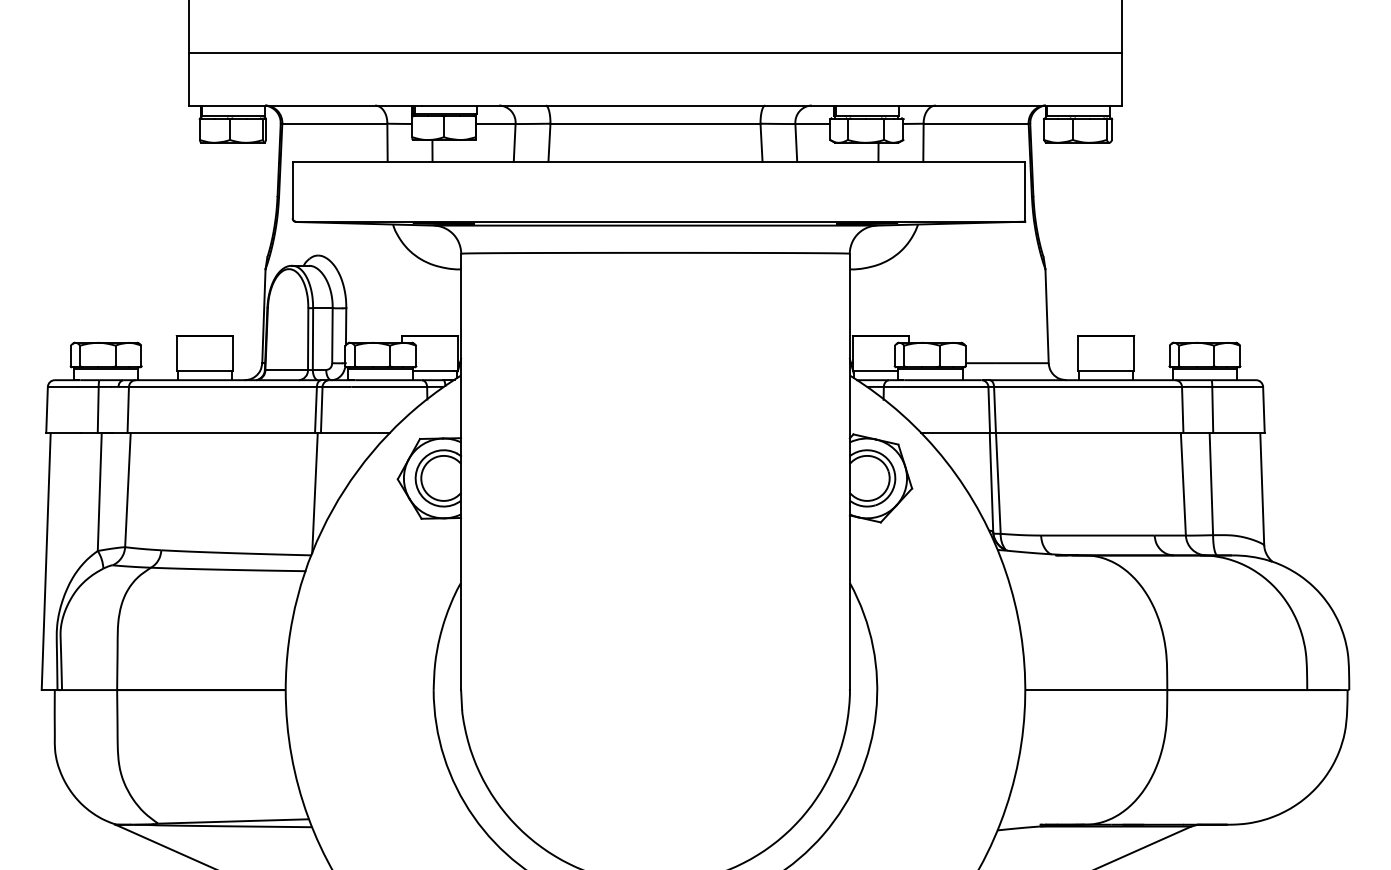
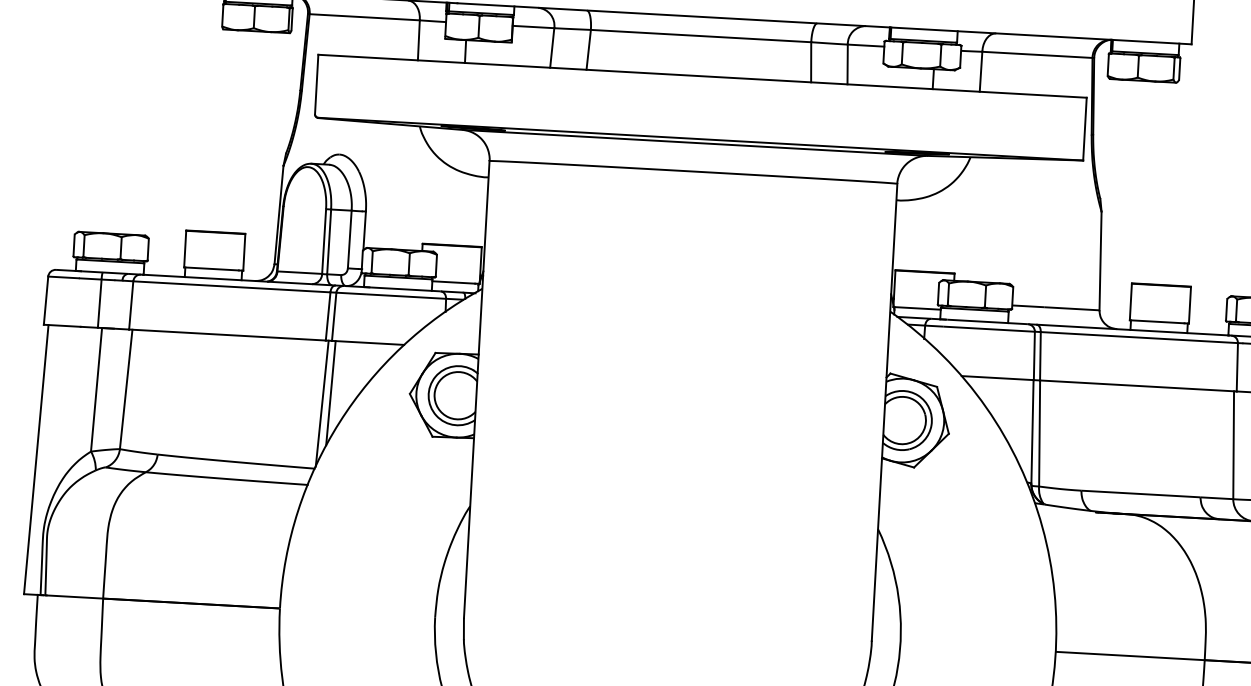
line: (322, 482) -> (330, 392), added

